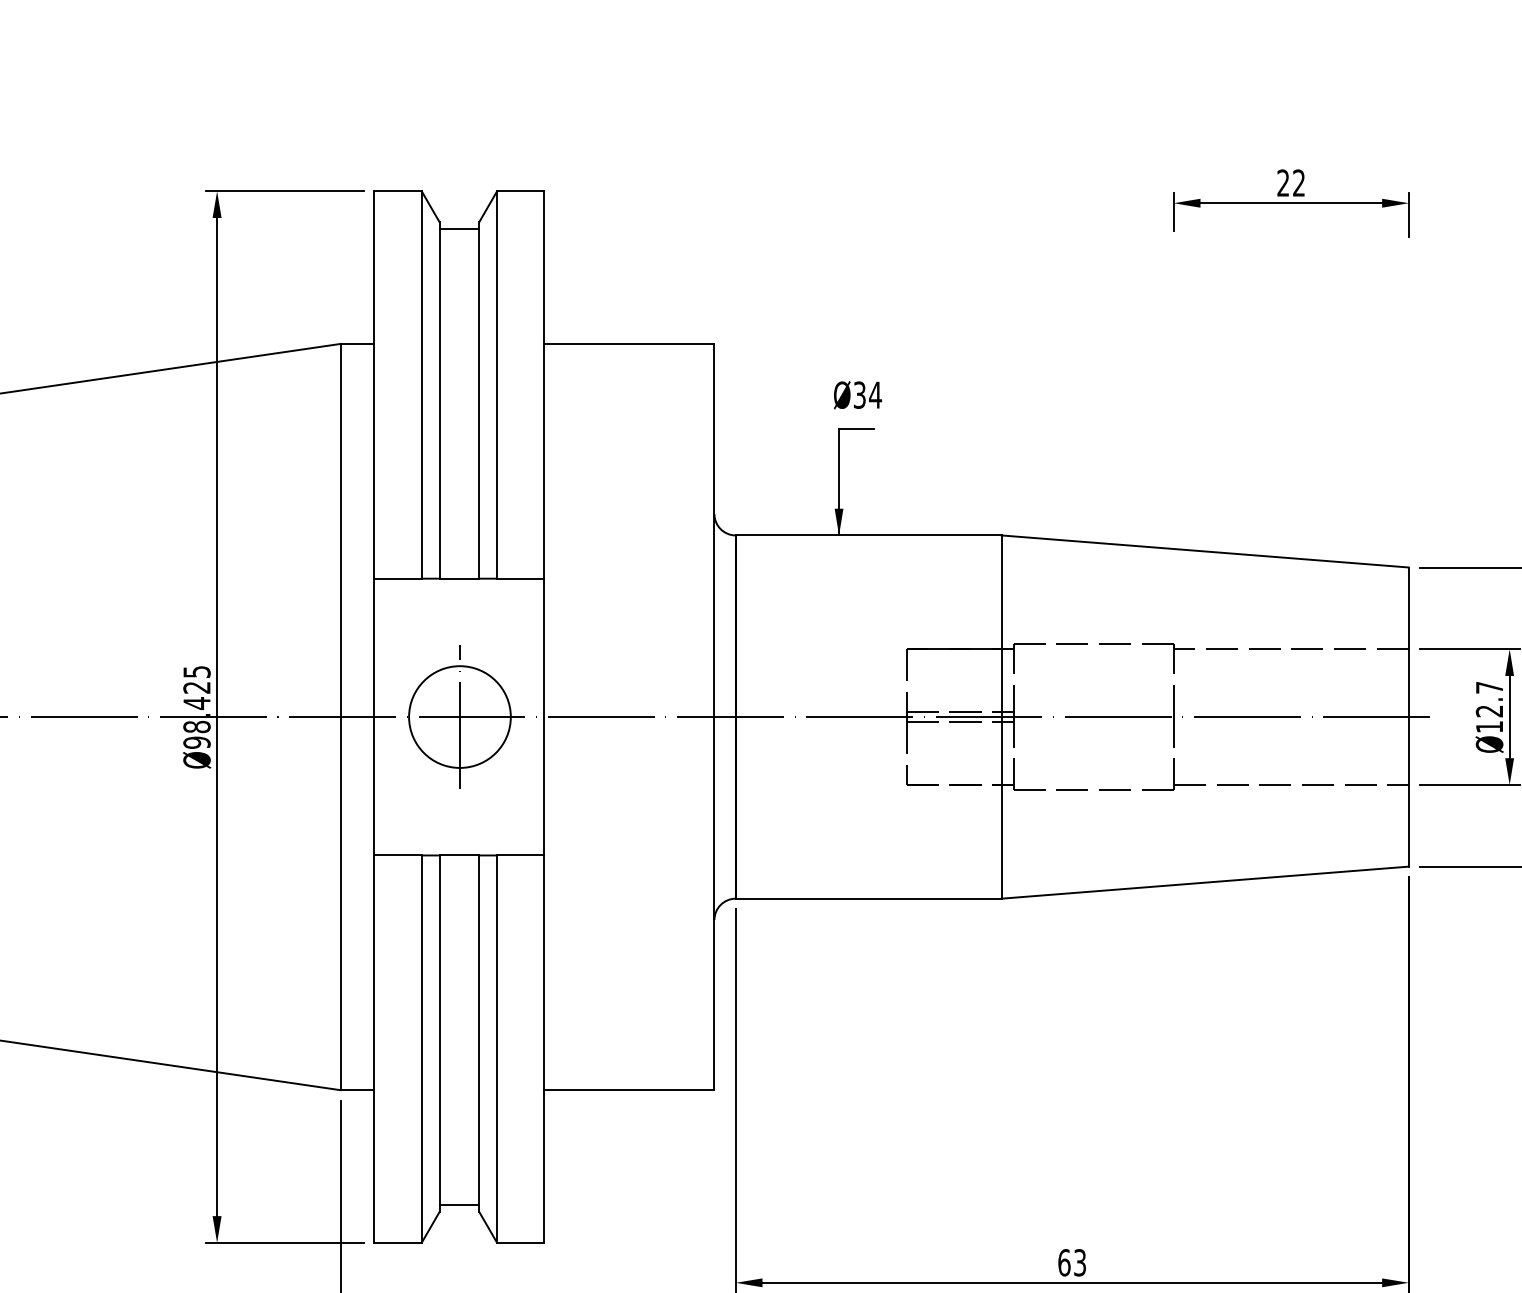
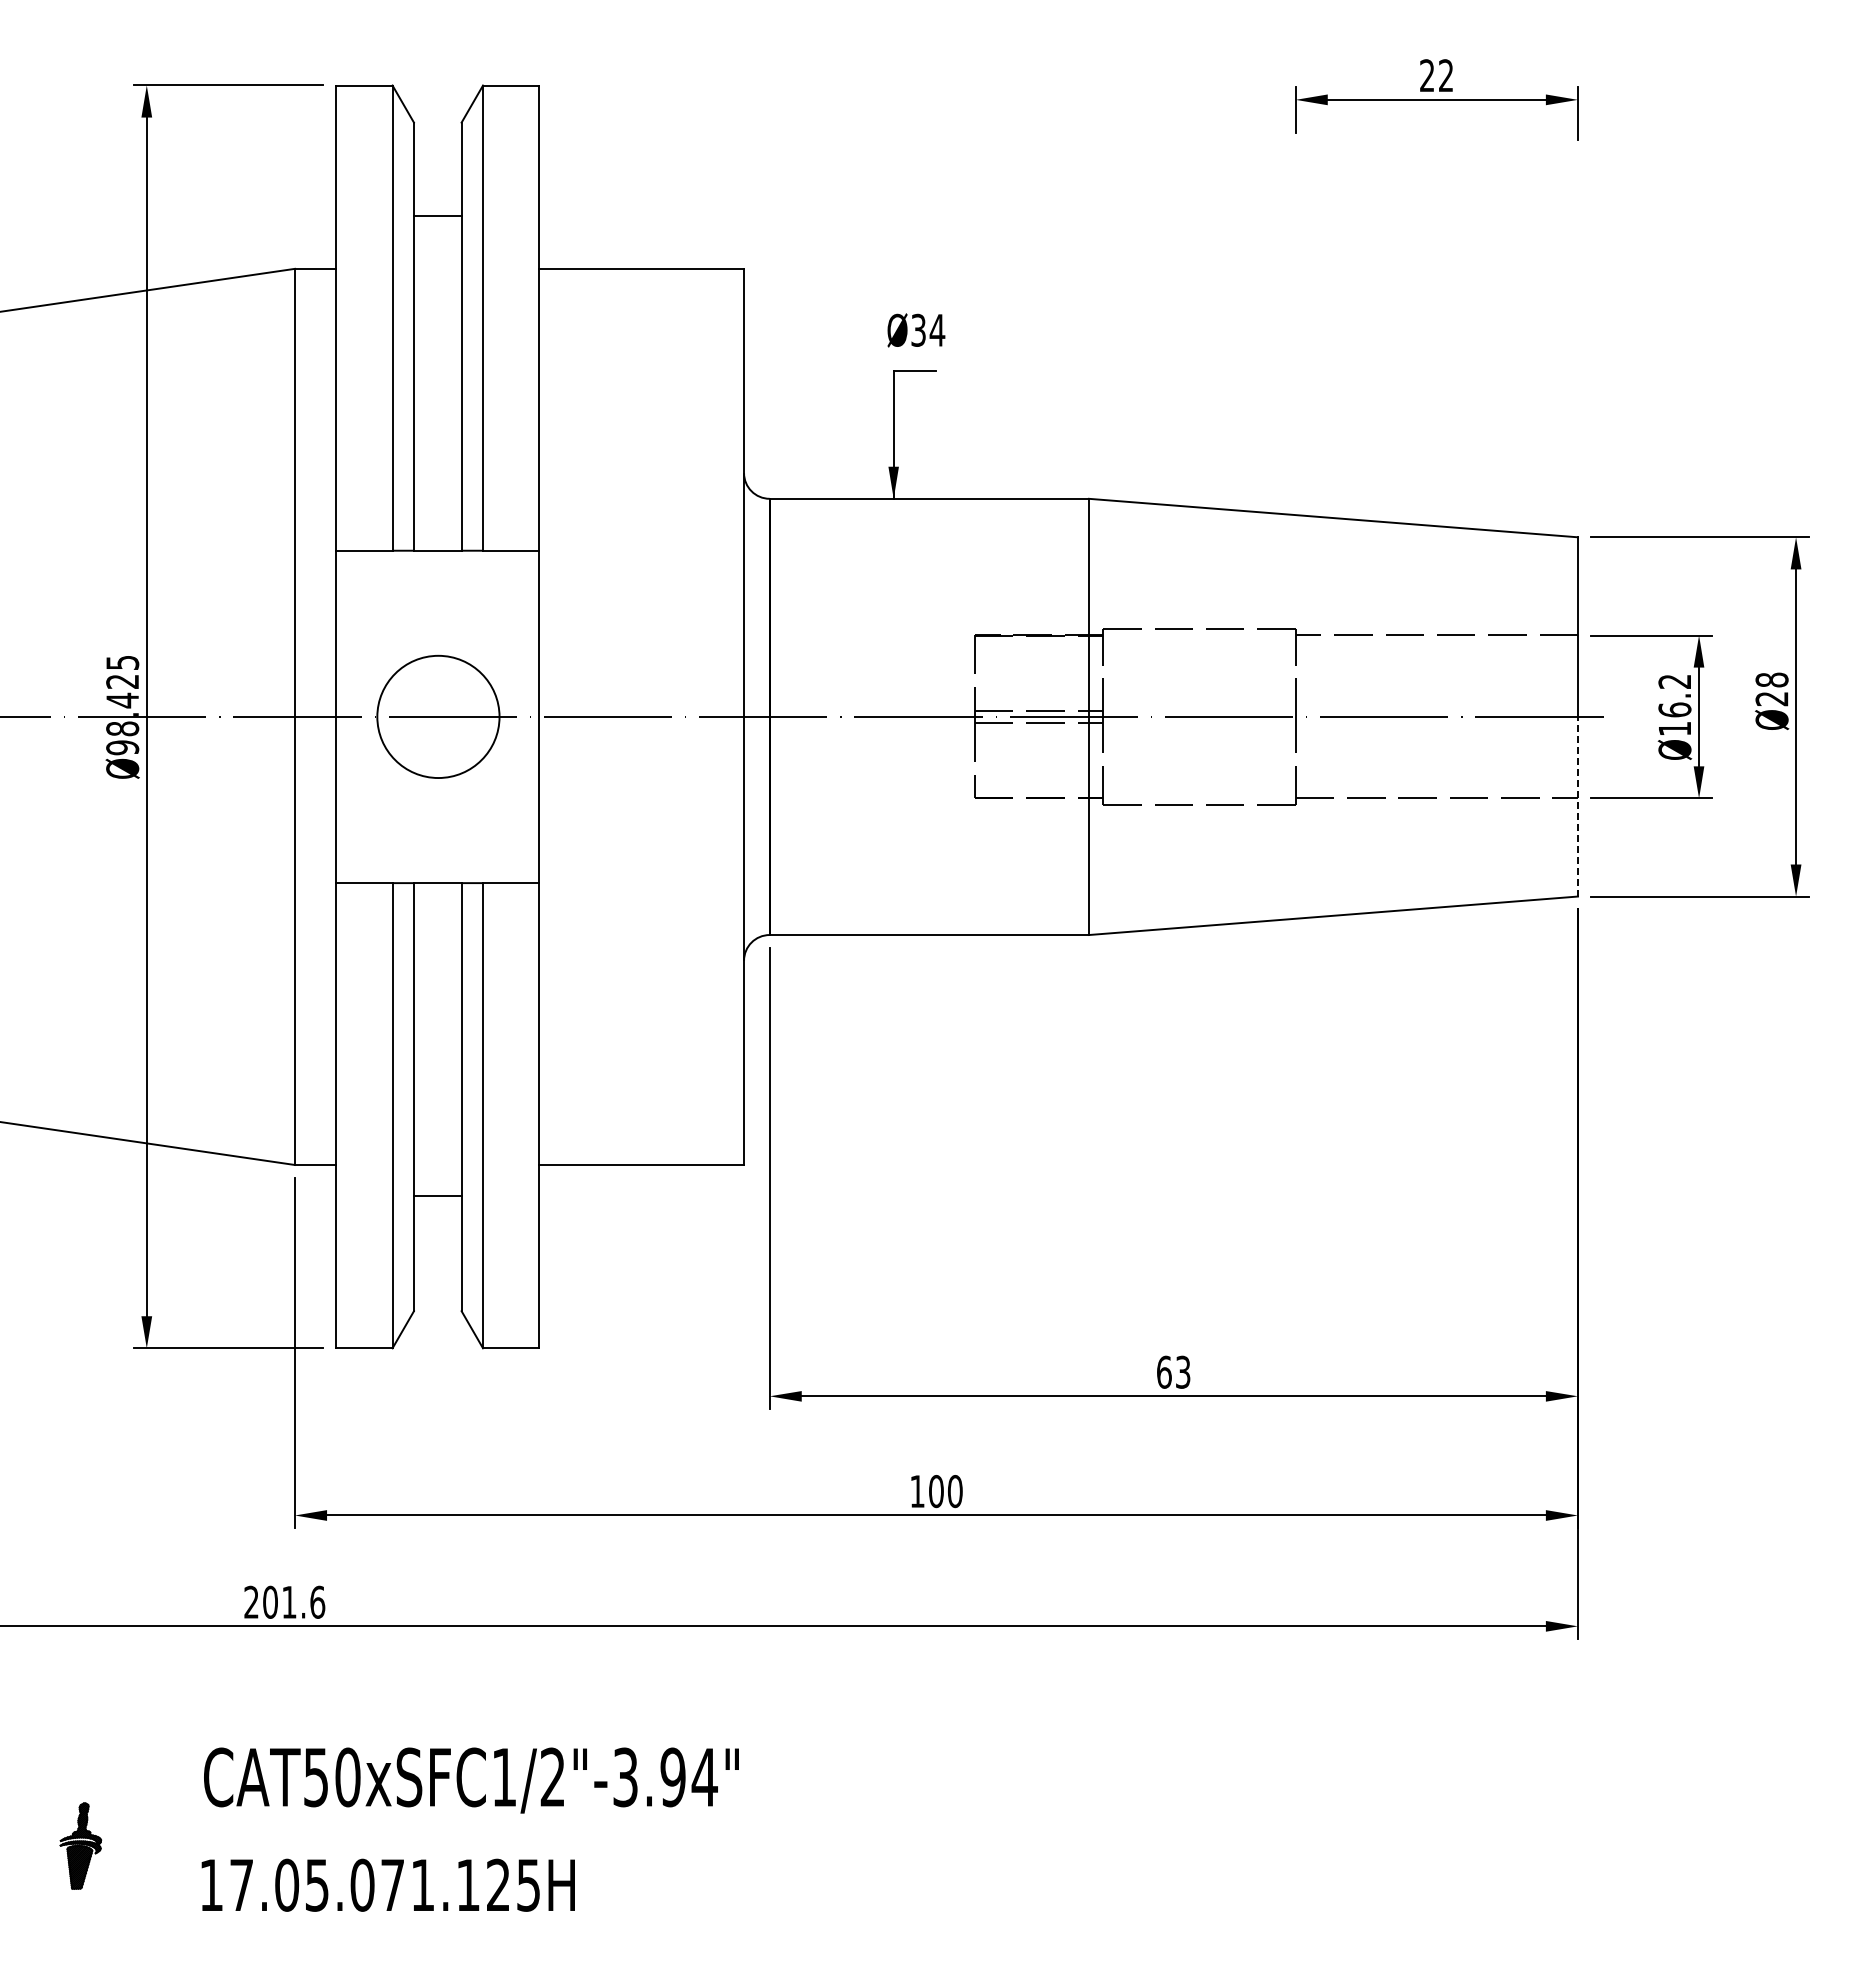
line: (459, 229) -> (437, 216), moved
text: (1489, 699) -> (1674, 695), 12.7 -> 16.2
line: (460, 716) -> (438, 716), removed
line: (1408, 791) -> (1577, 806), solid -> dashed
line: (459, 1204) -> (437, 1195), moved

